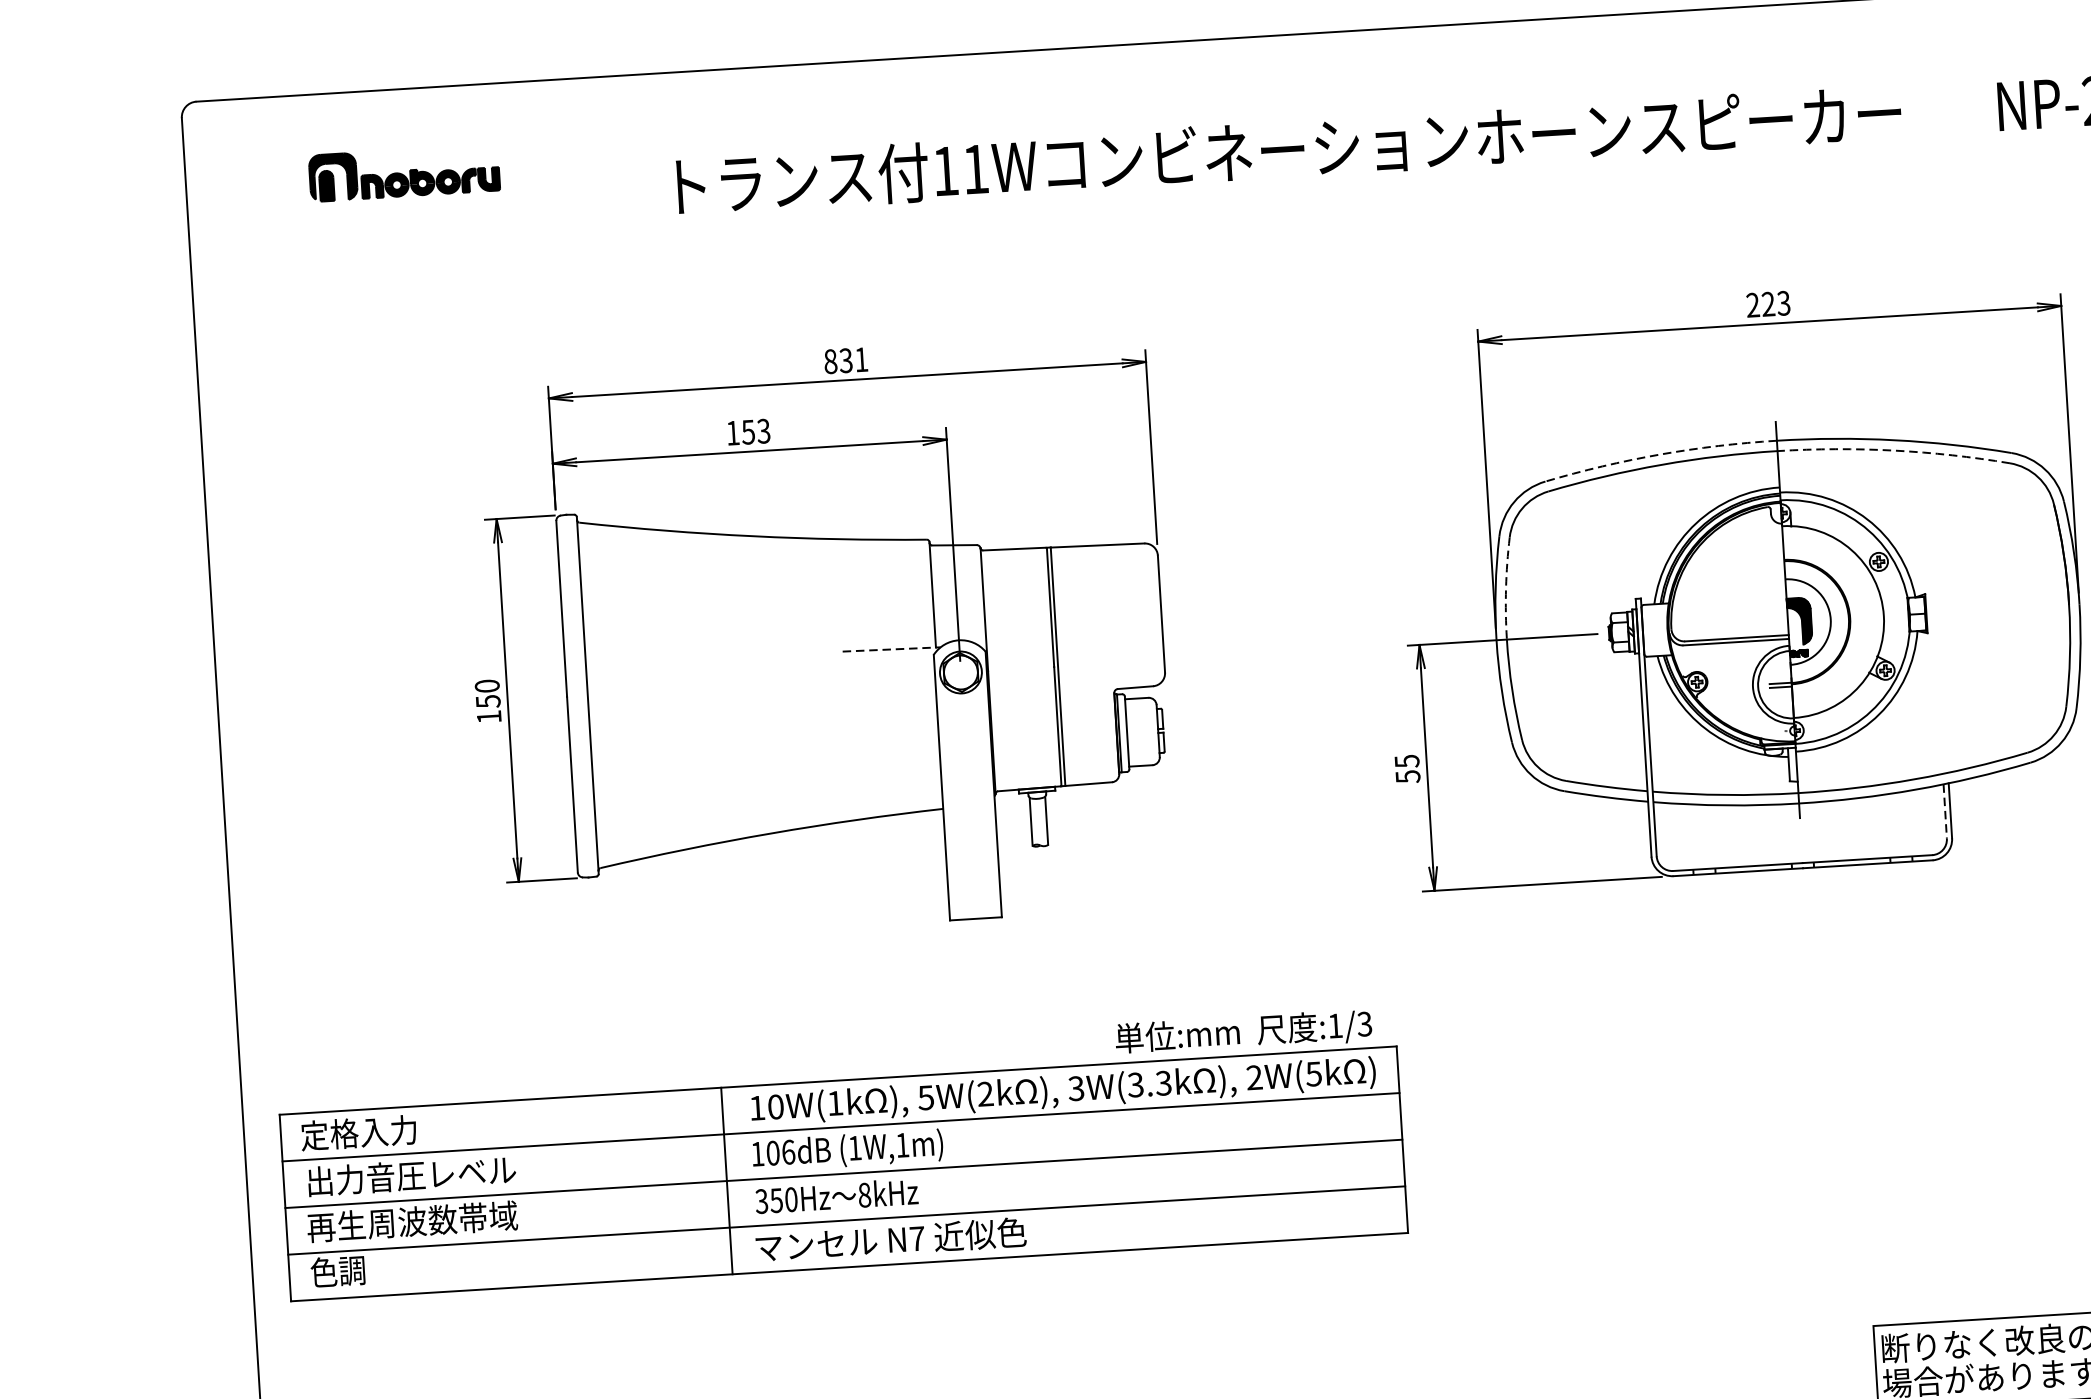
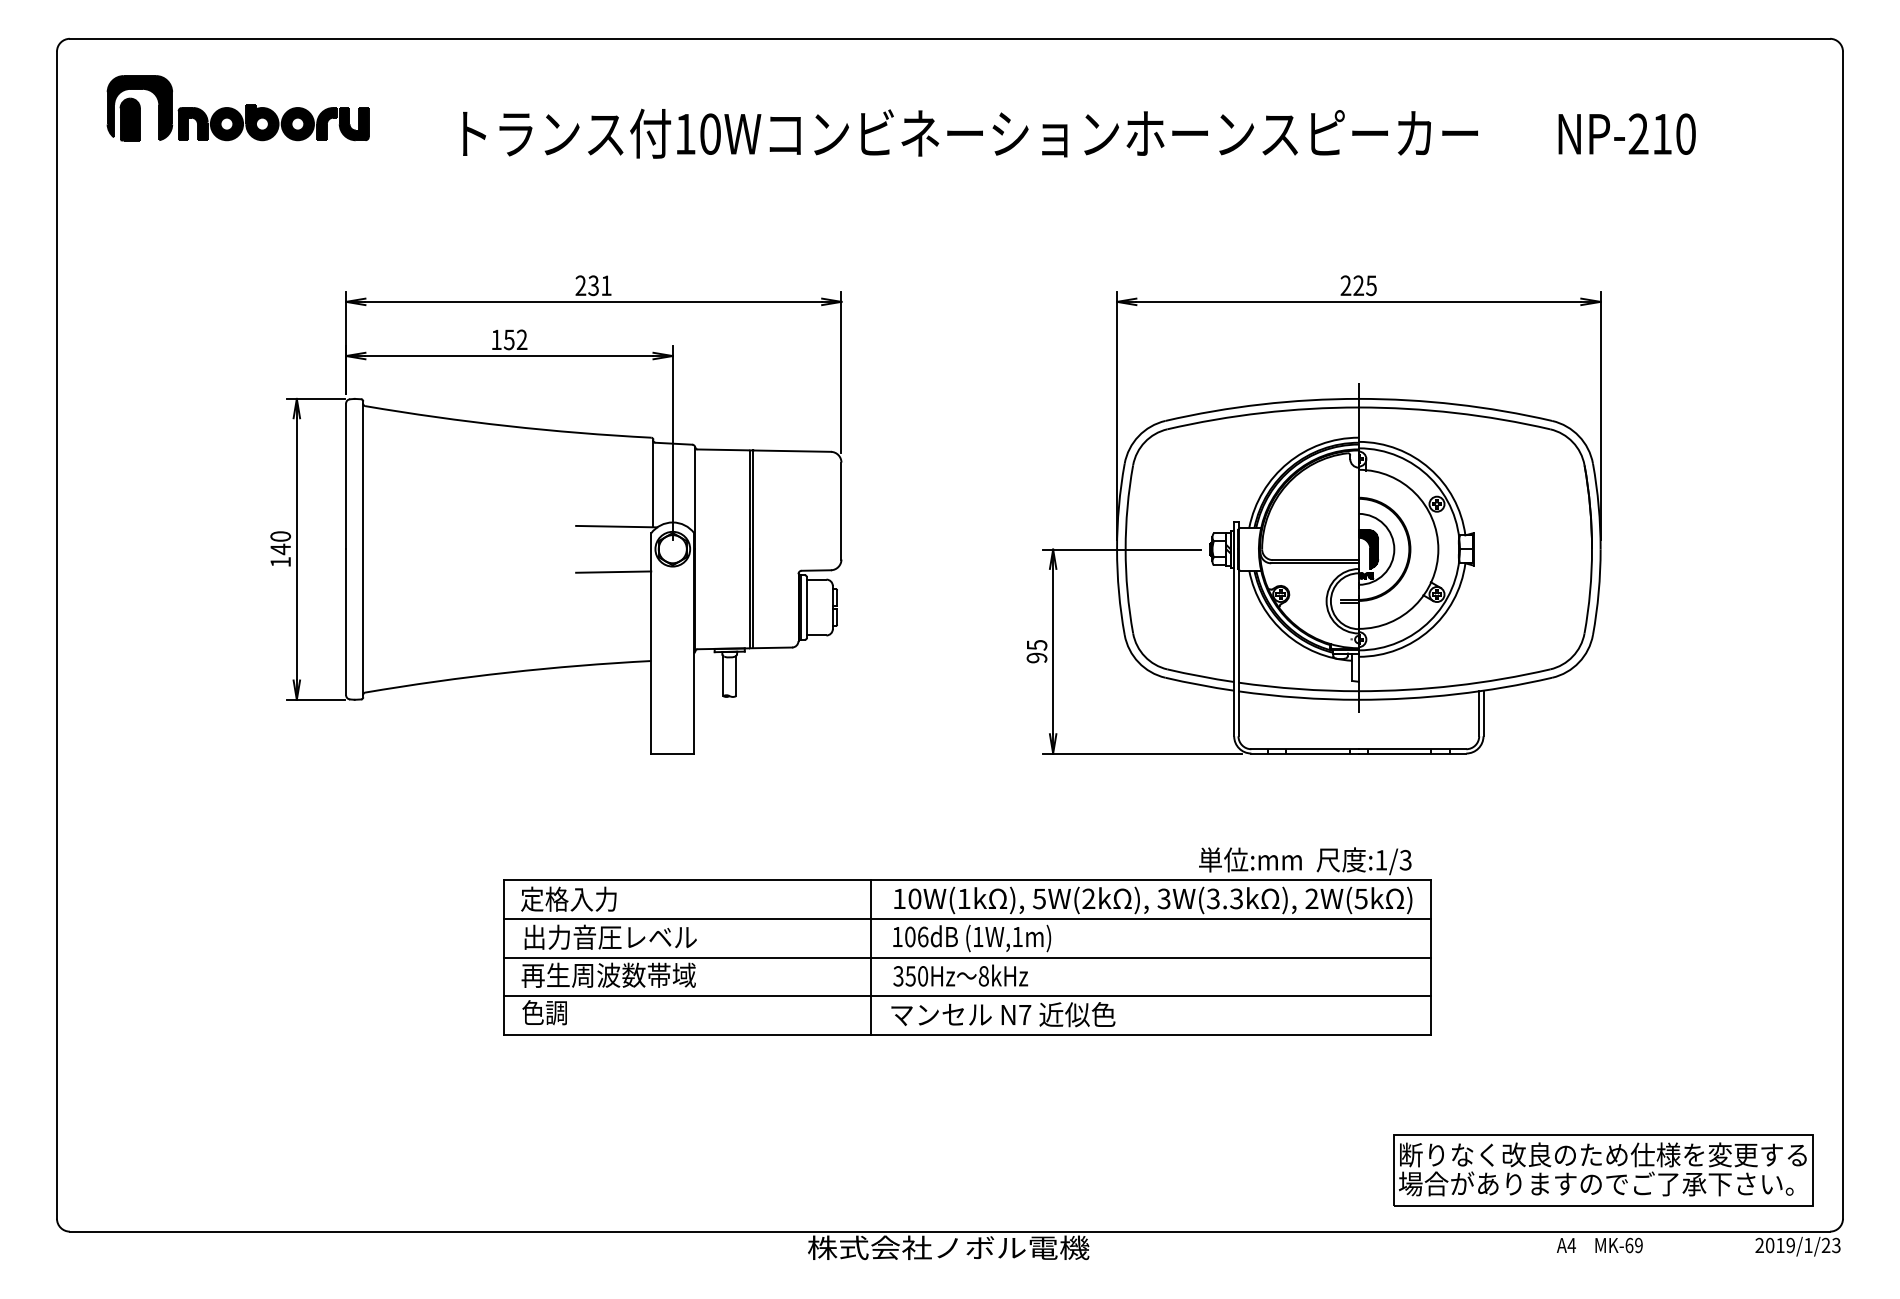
text: (975, 168) -> (710, 133), 11W -> 10W
part: (403, 173) -> (237, 108), size x1.67
text: (1783, 303) -> (1371, 285), 223 -> 225
text: (830, 361) -> (580, 285), 831 -> 231
text: (763, 432) -> (521, 340), 153 -> 152
arc: (1894, 449) -> (1455, 412), dashed -> solid
arc: (1659, 454) -> (1261, 404), dashed -> solid
arc: (1506, 588) -> (1127, 507), dashed -> solid
line: (891, 649) -> (616, 526), dashed -> solid
text: (488, 701) -> (280, 549), 150 -> 140
line: (891, 703) -> (613, 571), added
text: (1407, 776) -> (1036, 657), 55 -> 95
line: (1945, 811) -> (1479, 713), dashed -> solid
part: (842, 1154) -> (967, 941), moved

